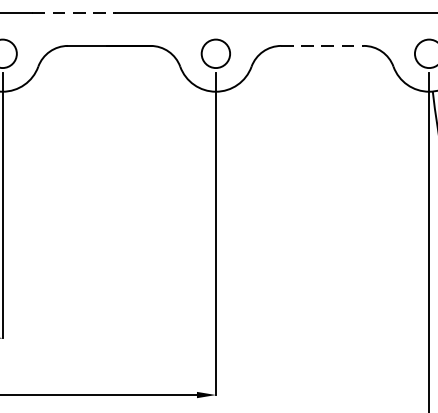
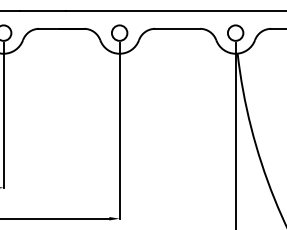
line: (74, 12) -> (42, 10), dashed -> solid
line: (322, 45) -> (177, 28), dashed -> solid

